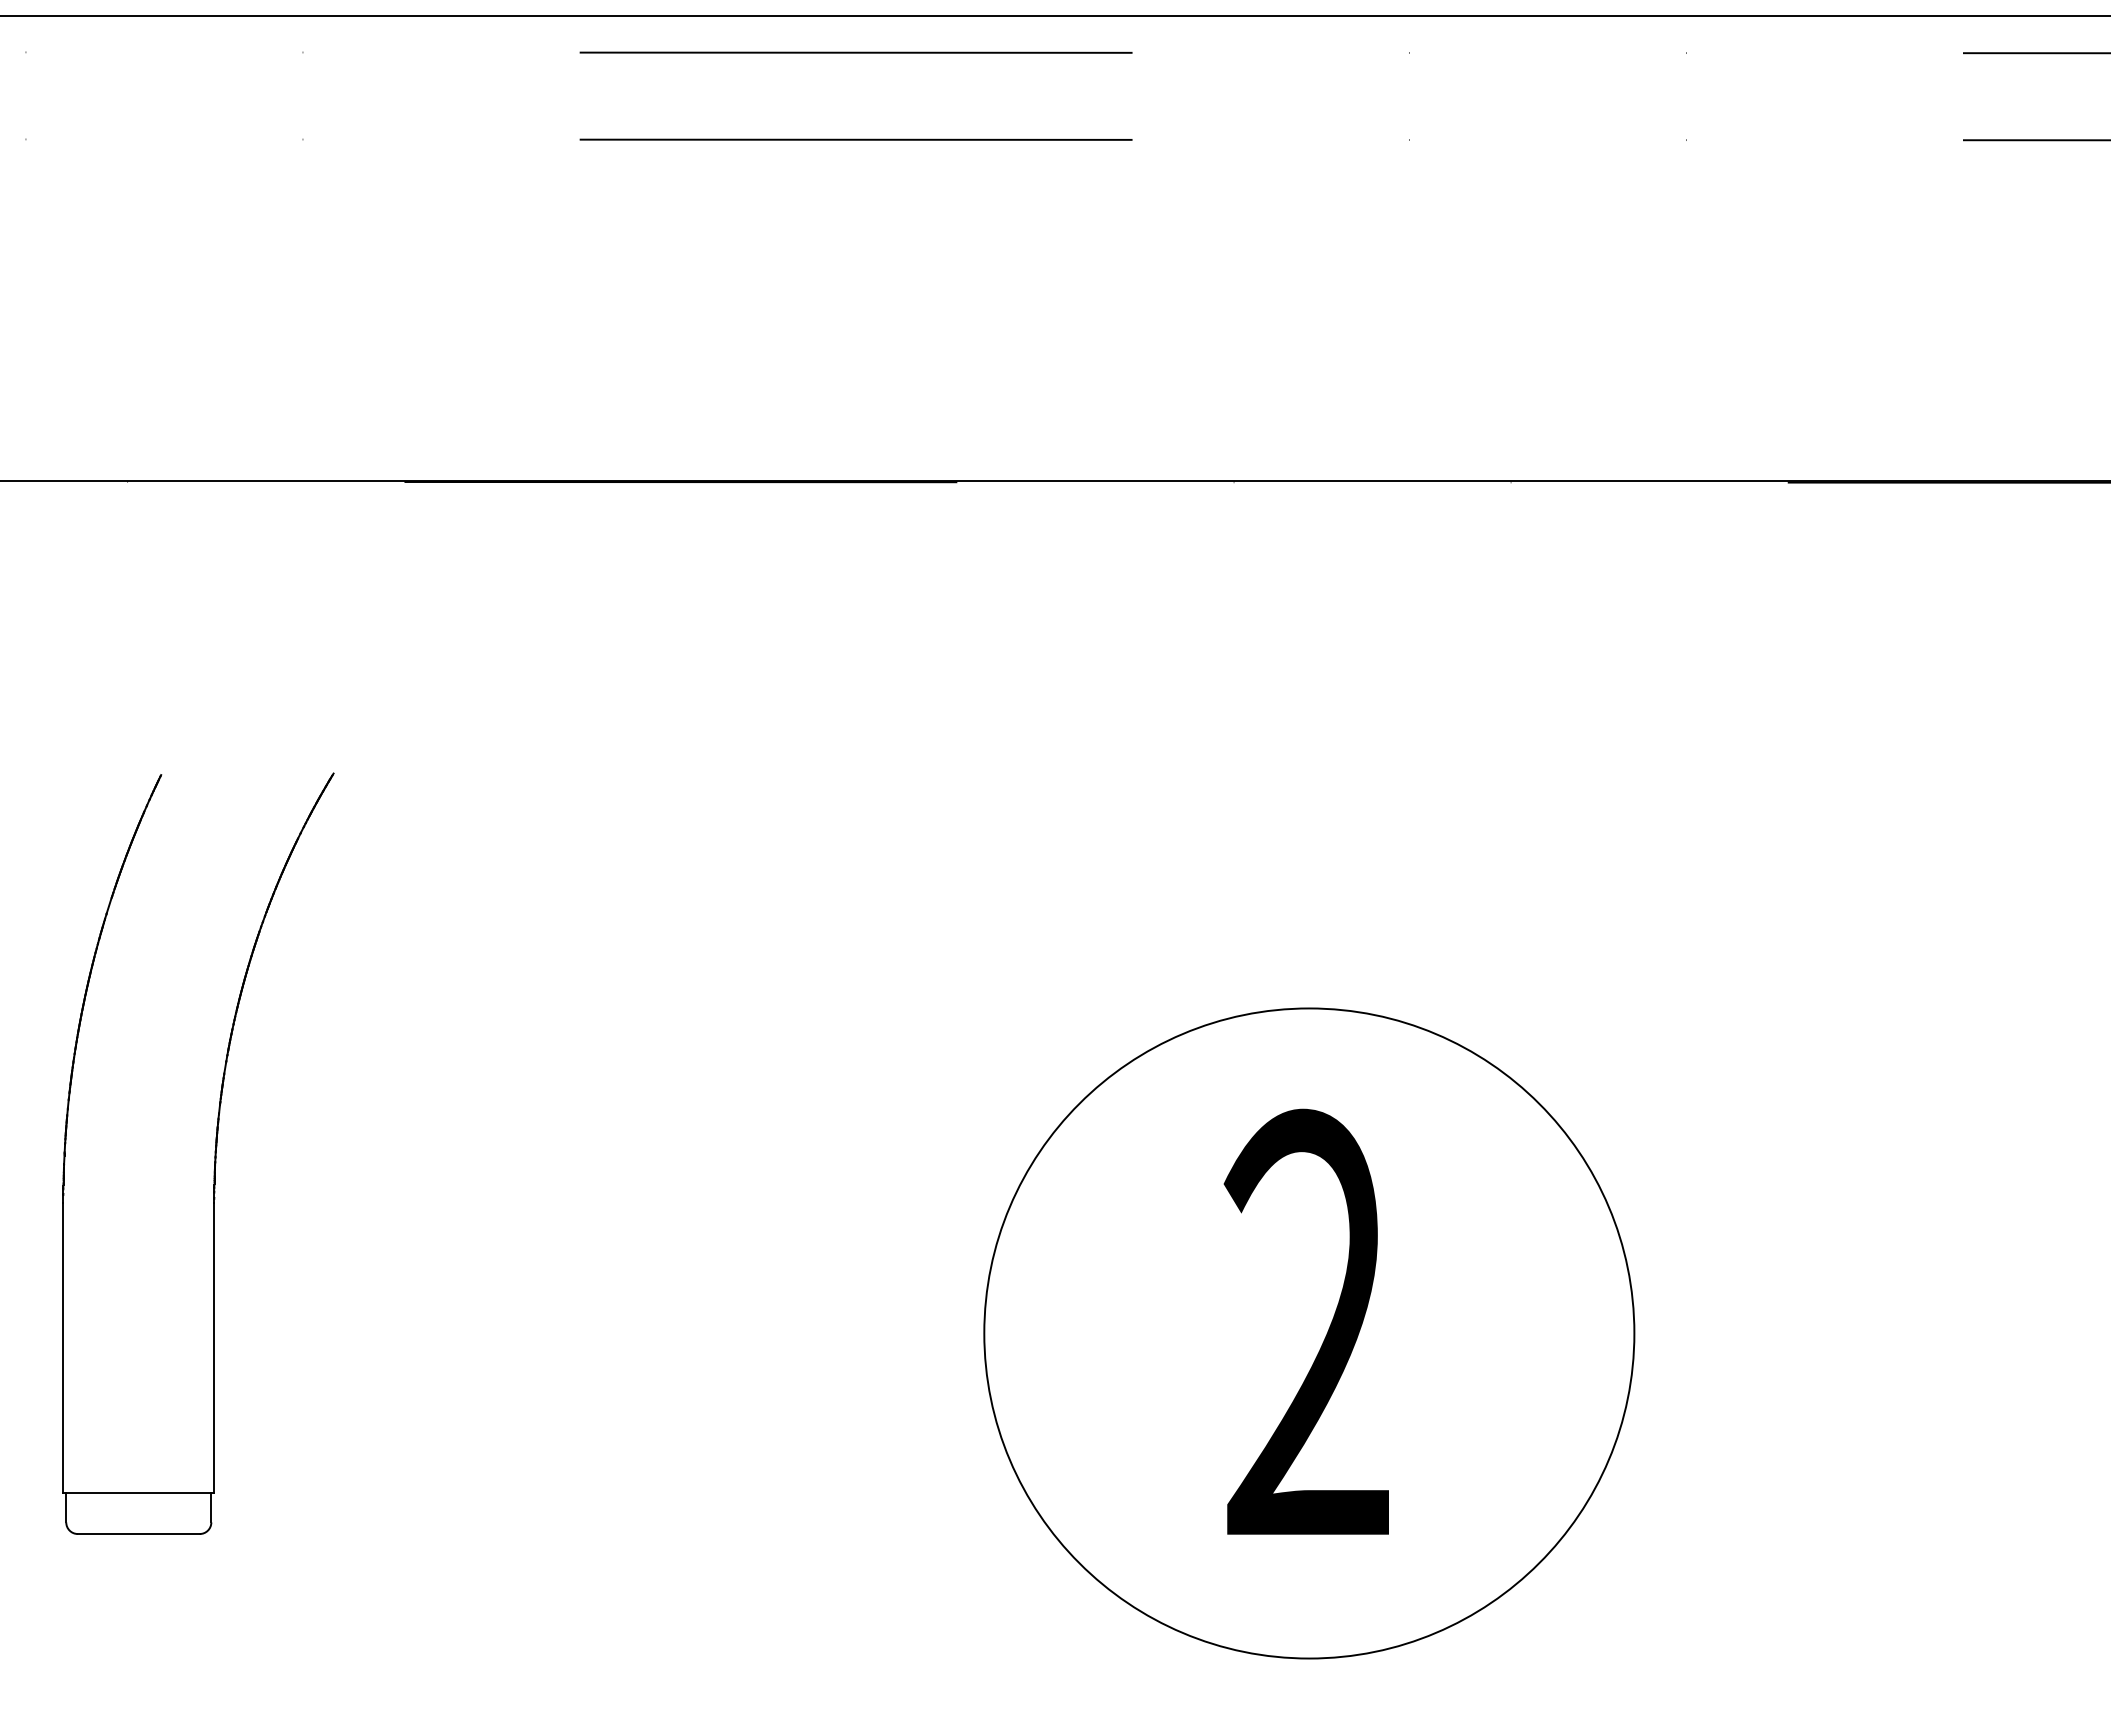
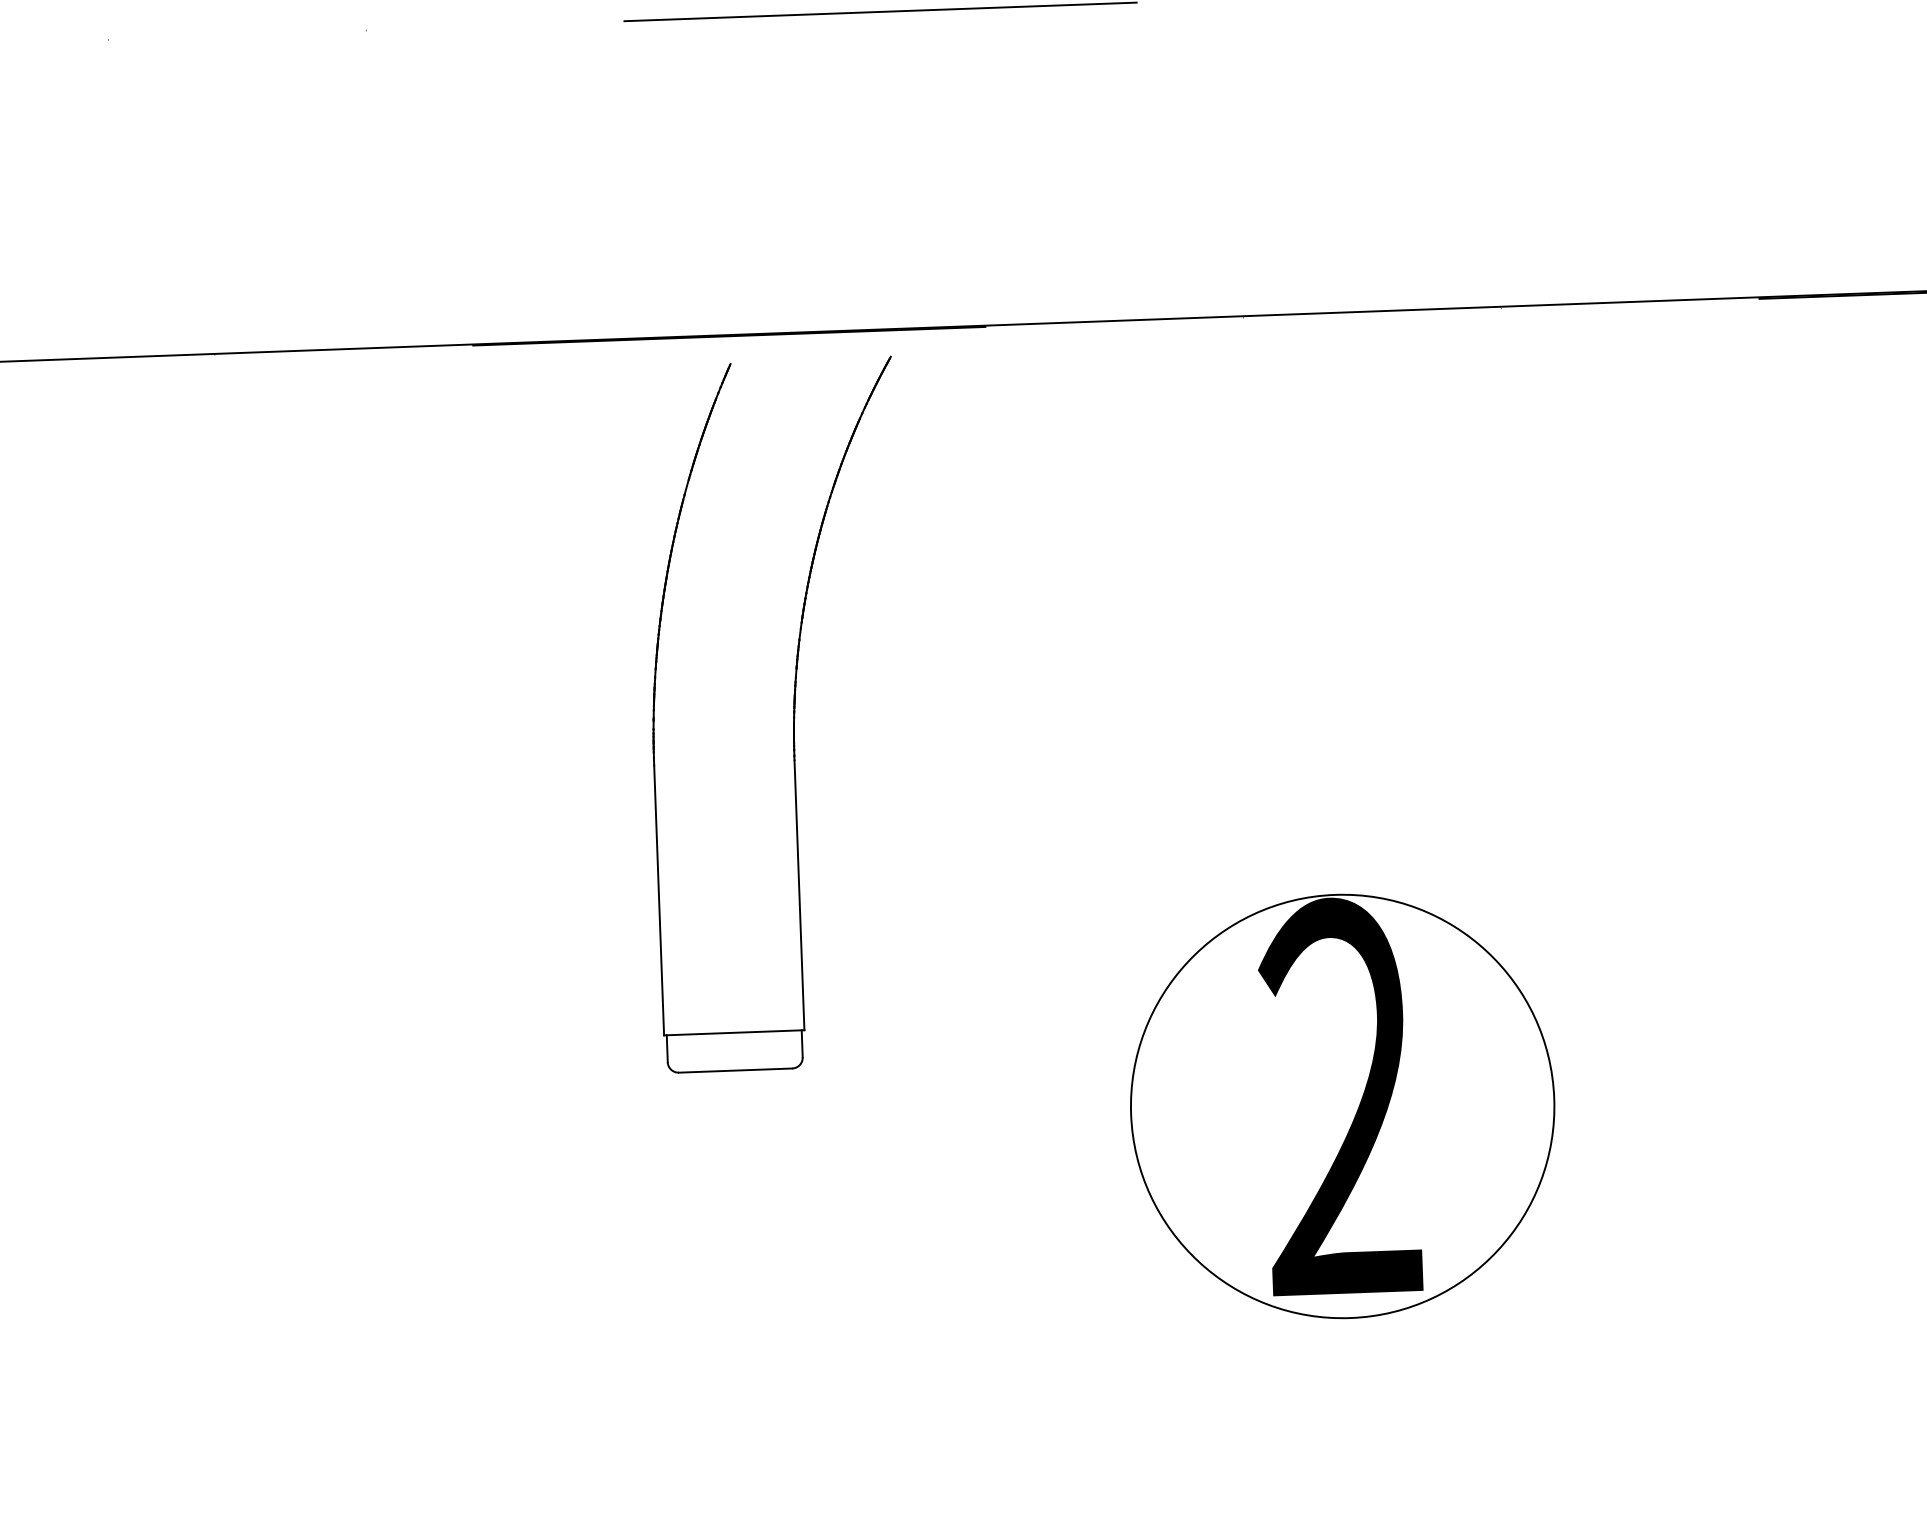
part: (214, 1153) -> (793, 714), moved
circle: (1309, 1333) -> (1342, 1106), size x0.7

